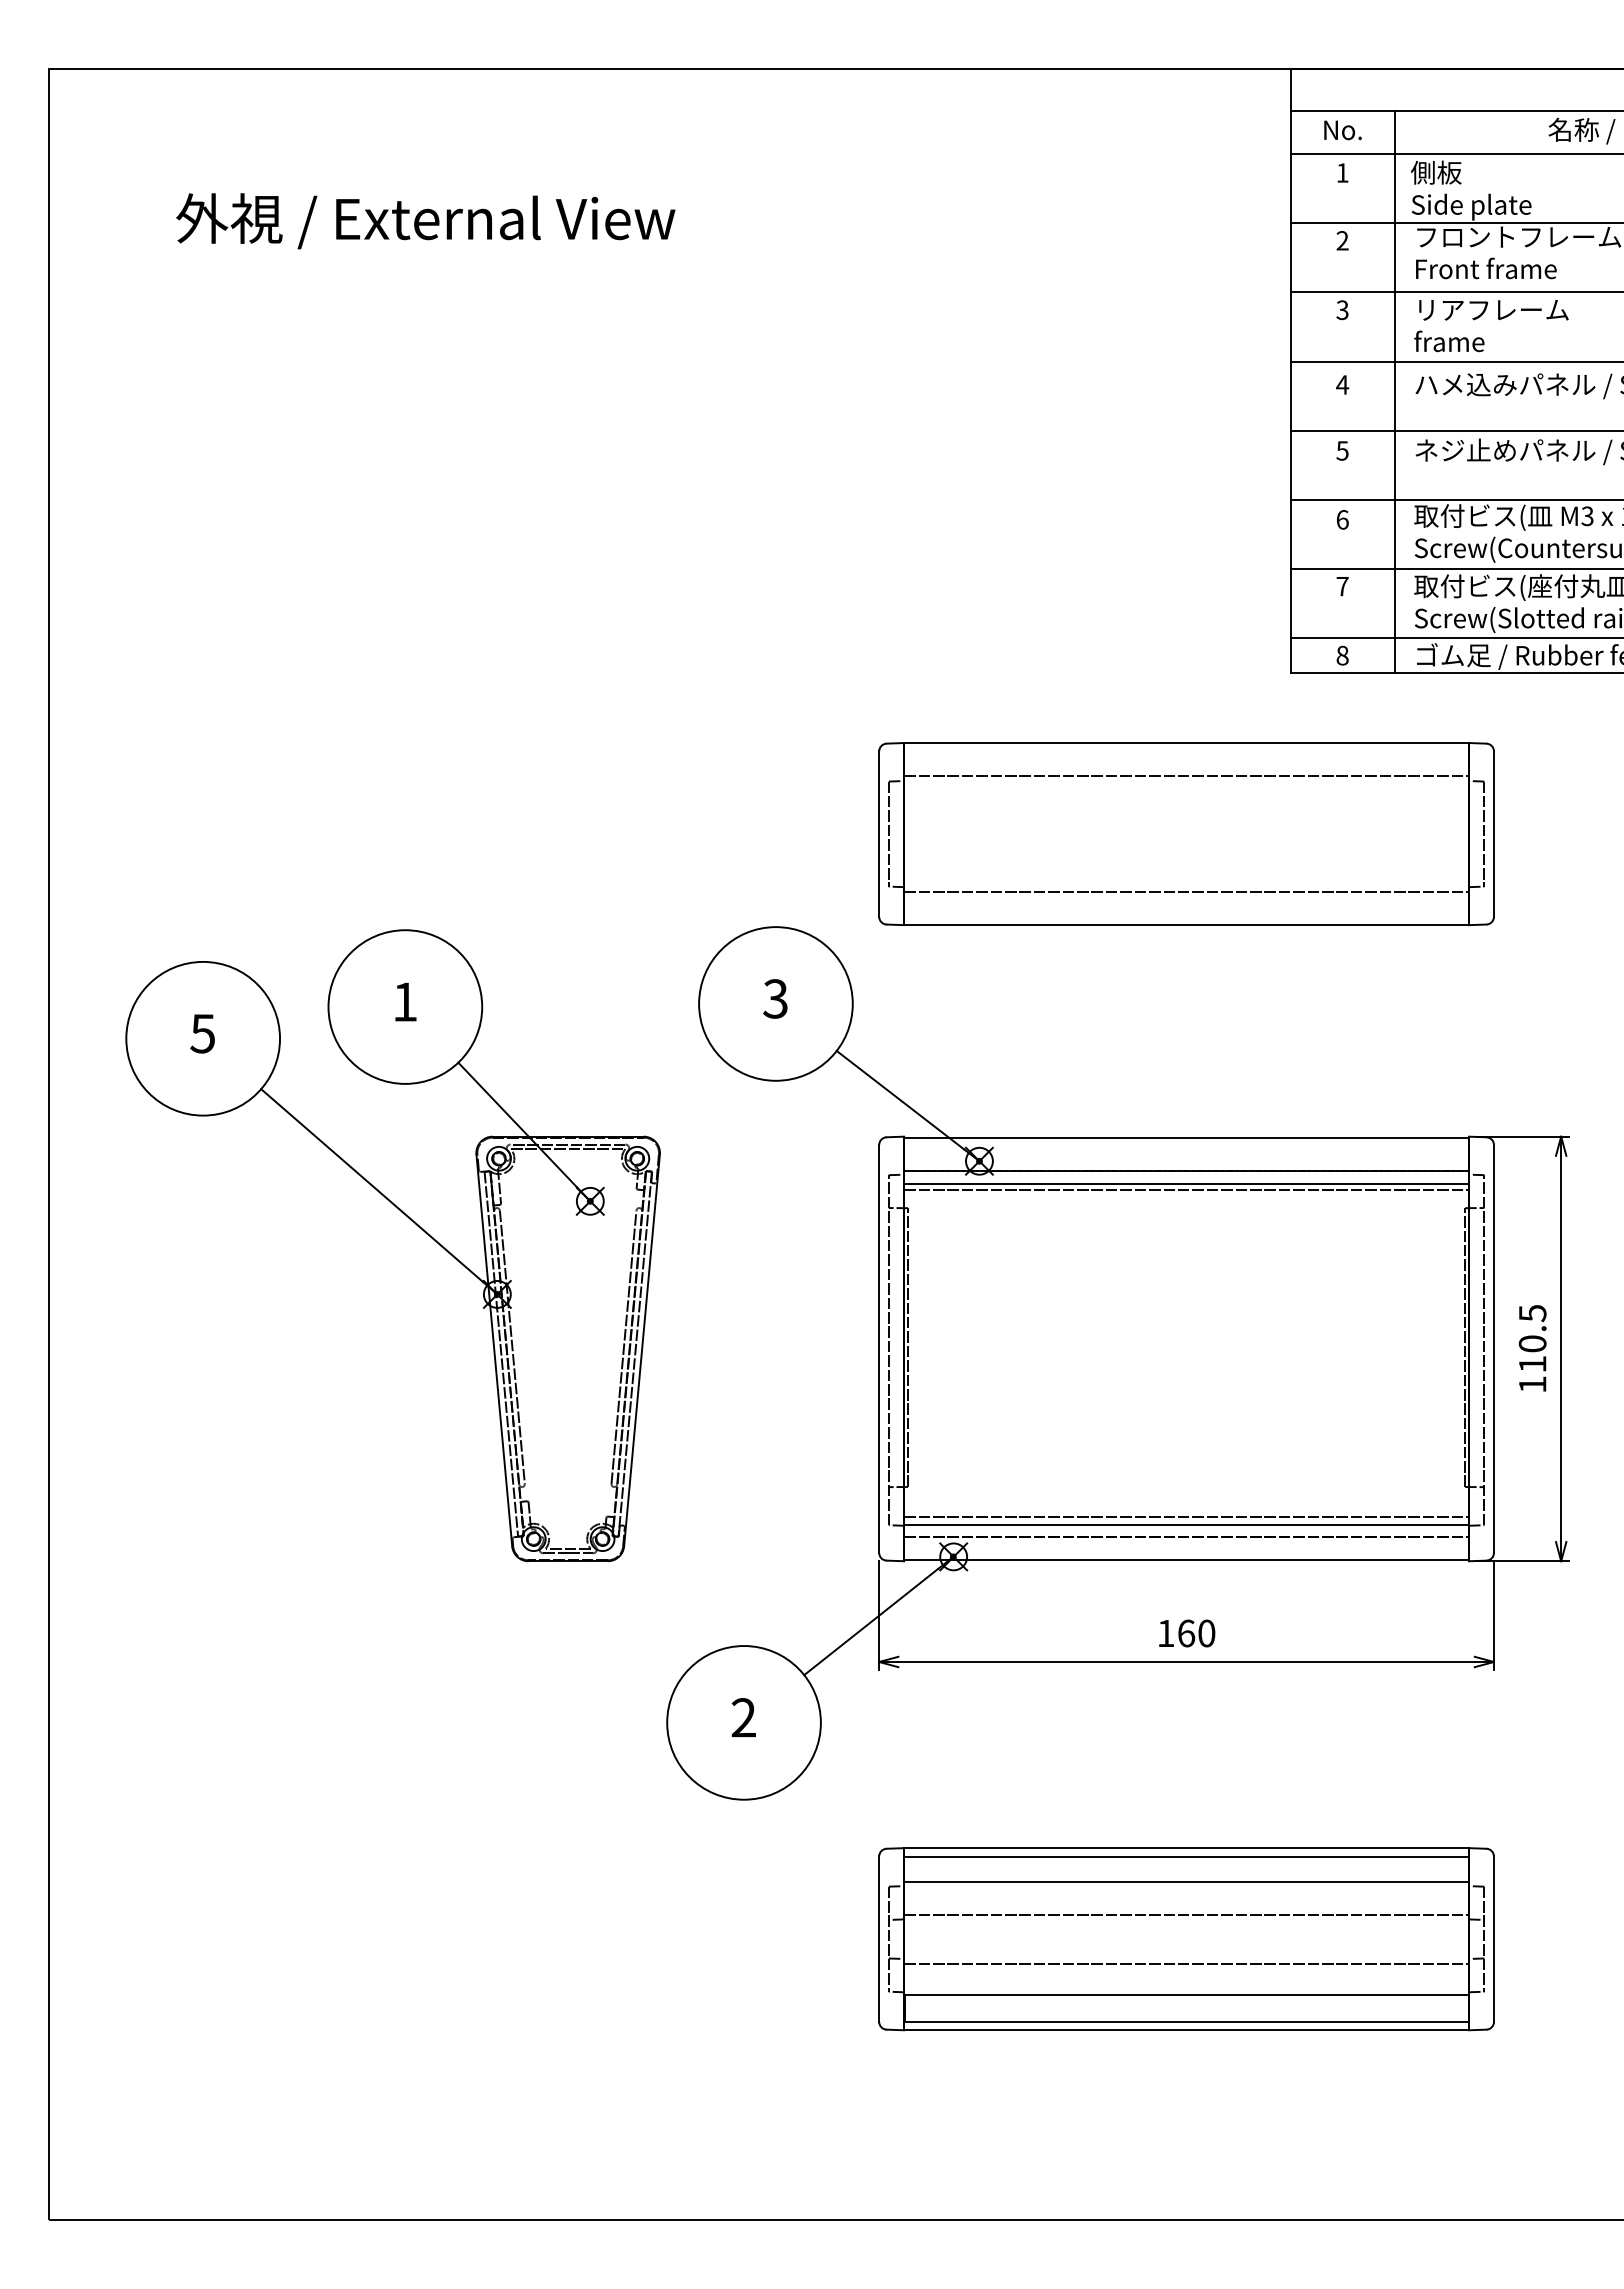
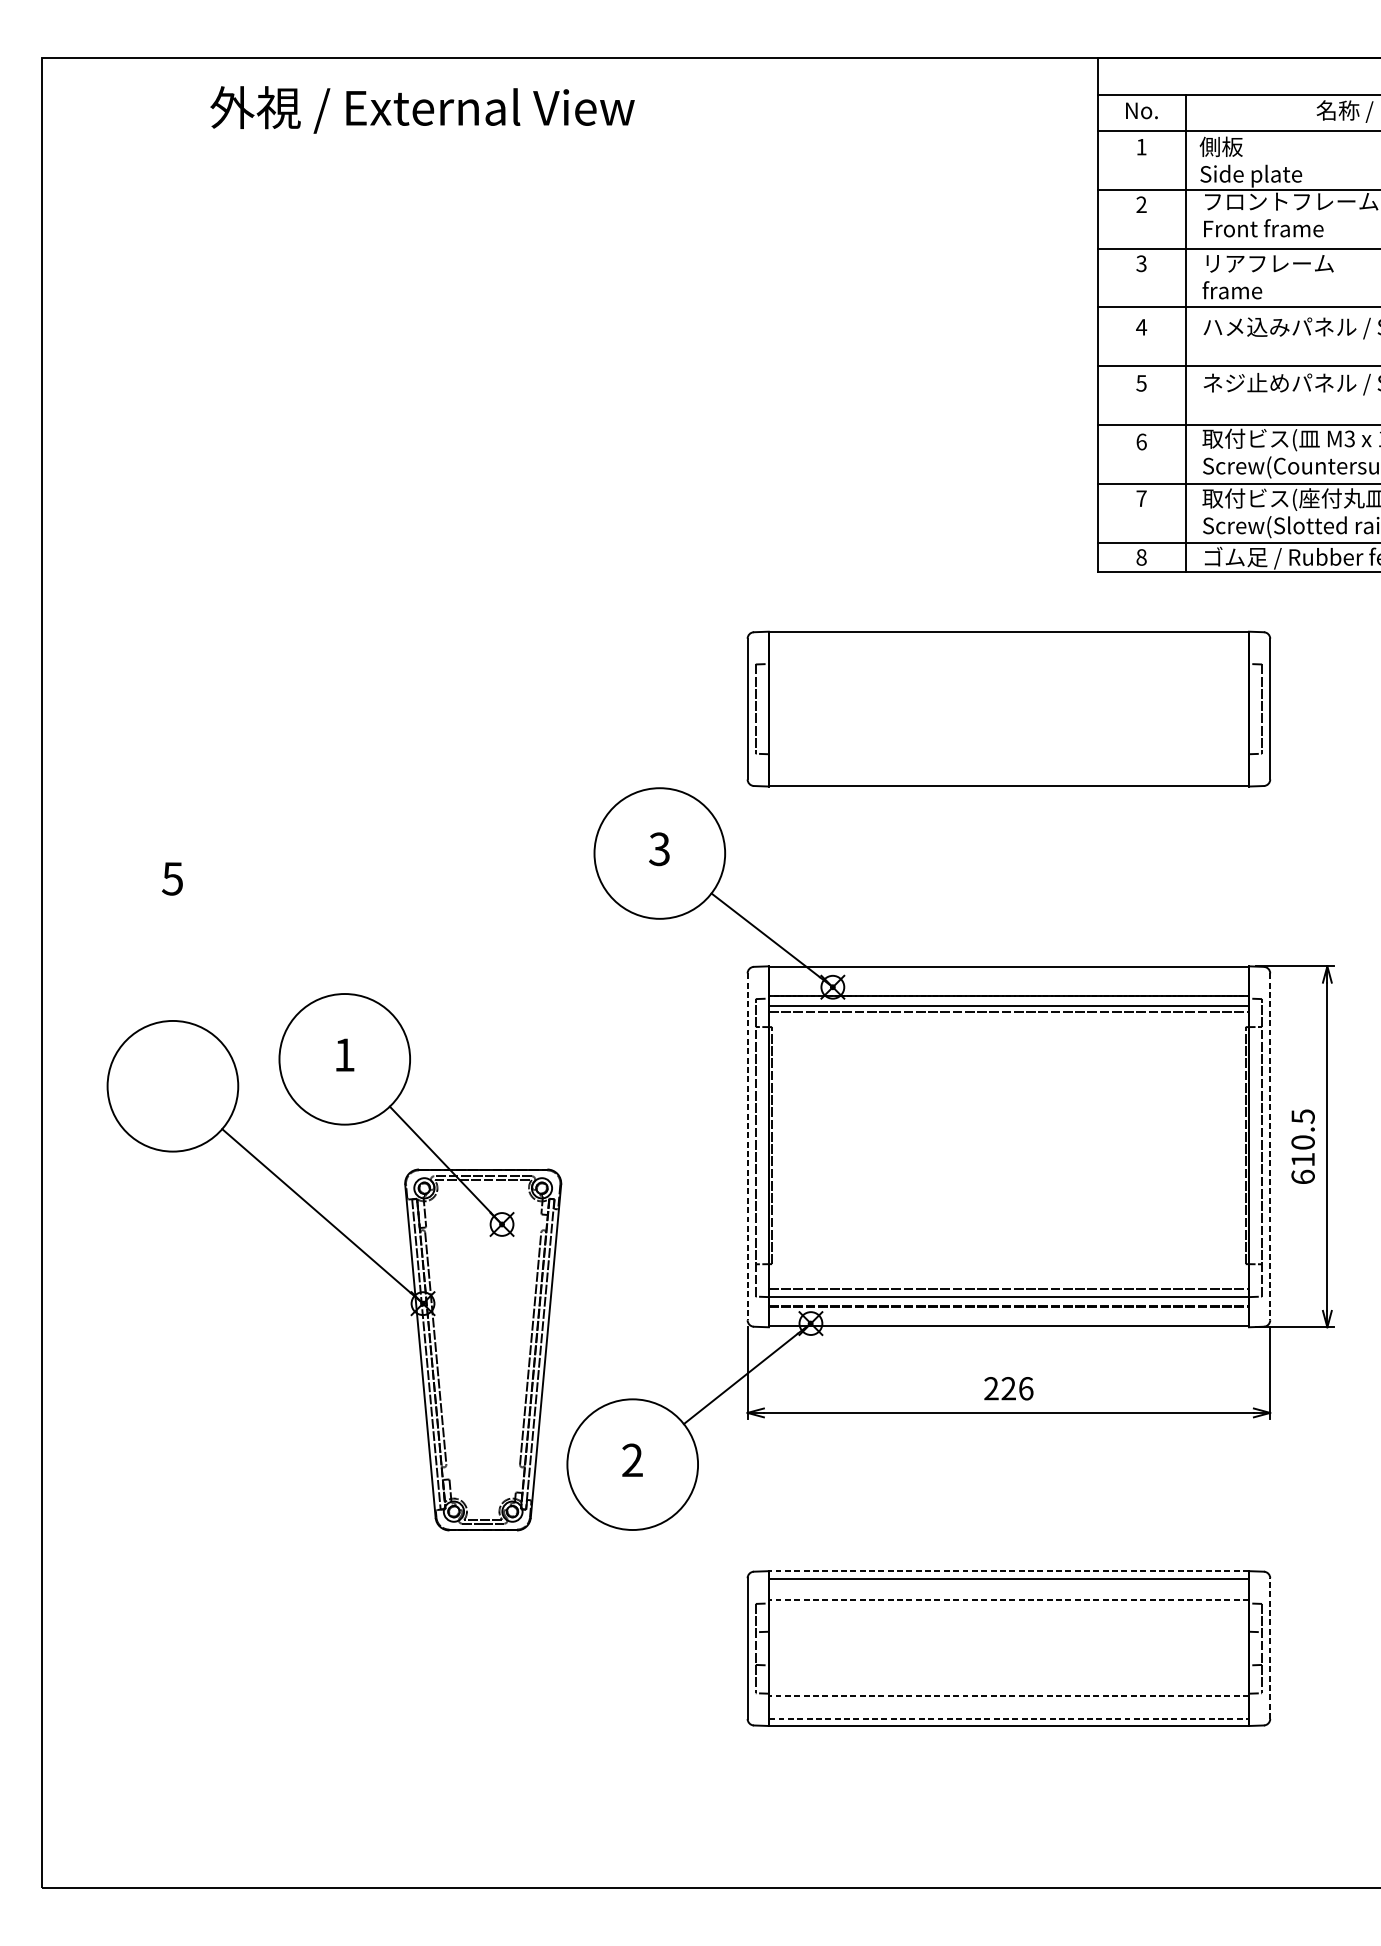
text: (425, 221) -> (422, 110), moved
line: (1186, 776) -> (1008, 660), removed
line: (1186, 891) -> (1008, 757), removed
part: (411, 1221) -> (350, 1241), moved
line: (879, 1348) -> (747, 1146), solid -> dashed
line: (1493, 1348) -> (1269, 1146), solid -> dashed
text: (1532, 1384) -> (1302, 1177), 110.5 -> 610.5
text: (1186, 1633) -> (1008, 1388), 160 -> 226
line: (1186, 1848) -> (1008, 1571), solid -> dashed
line: (1186, 1882) -> (1008, 1600), solid -> dashed
line: (1186, 1914) -> (1008, 1627), removed
line: (1493, 1939) -> (1269, 1648), solid -> dashed
line: (1186, 1963) -> (1008, 1669), removed
line: (1186, 1994) -> (1008, 1695), solid -> dashed
line: (1187, 2021) -> (1009, 1718), solid -> dashed

